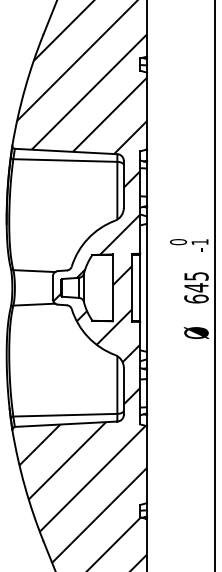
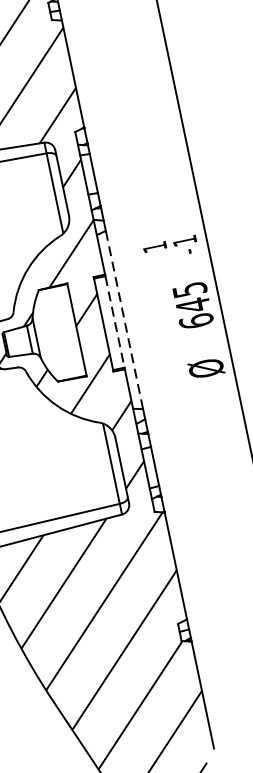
text: (178, 242) -> (155, 247), 0 -> 1
line: (140, 287) -> (115, 321), solid -> dashed
line: (147, 287) -> (124, 319), solid -> dashed

